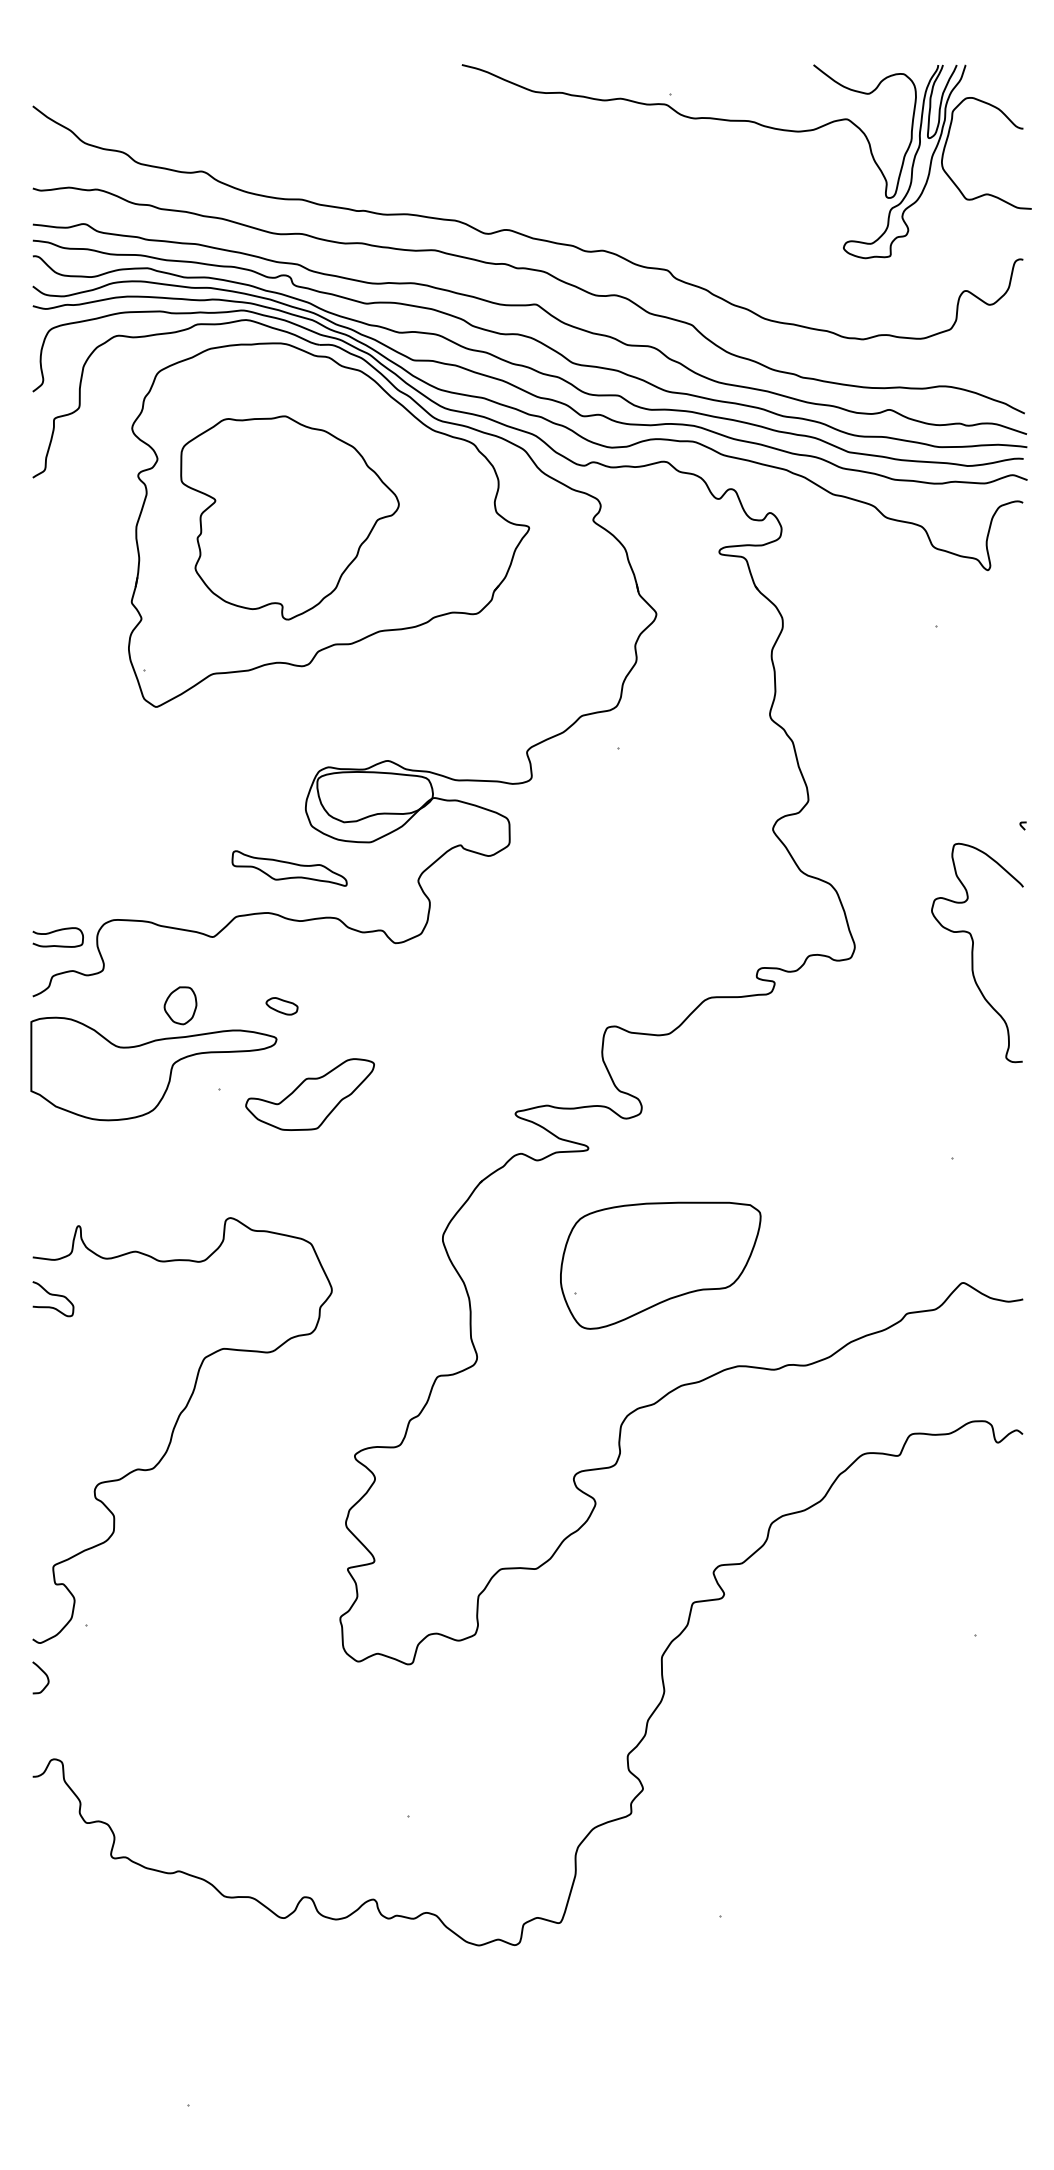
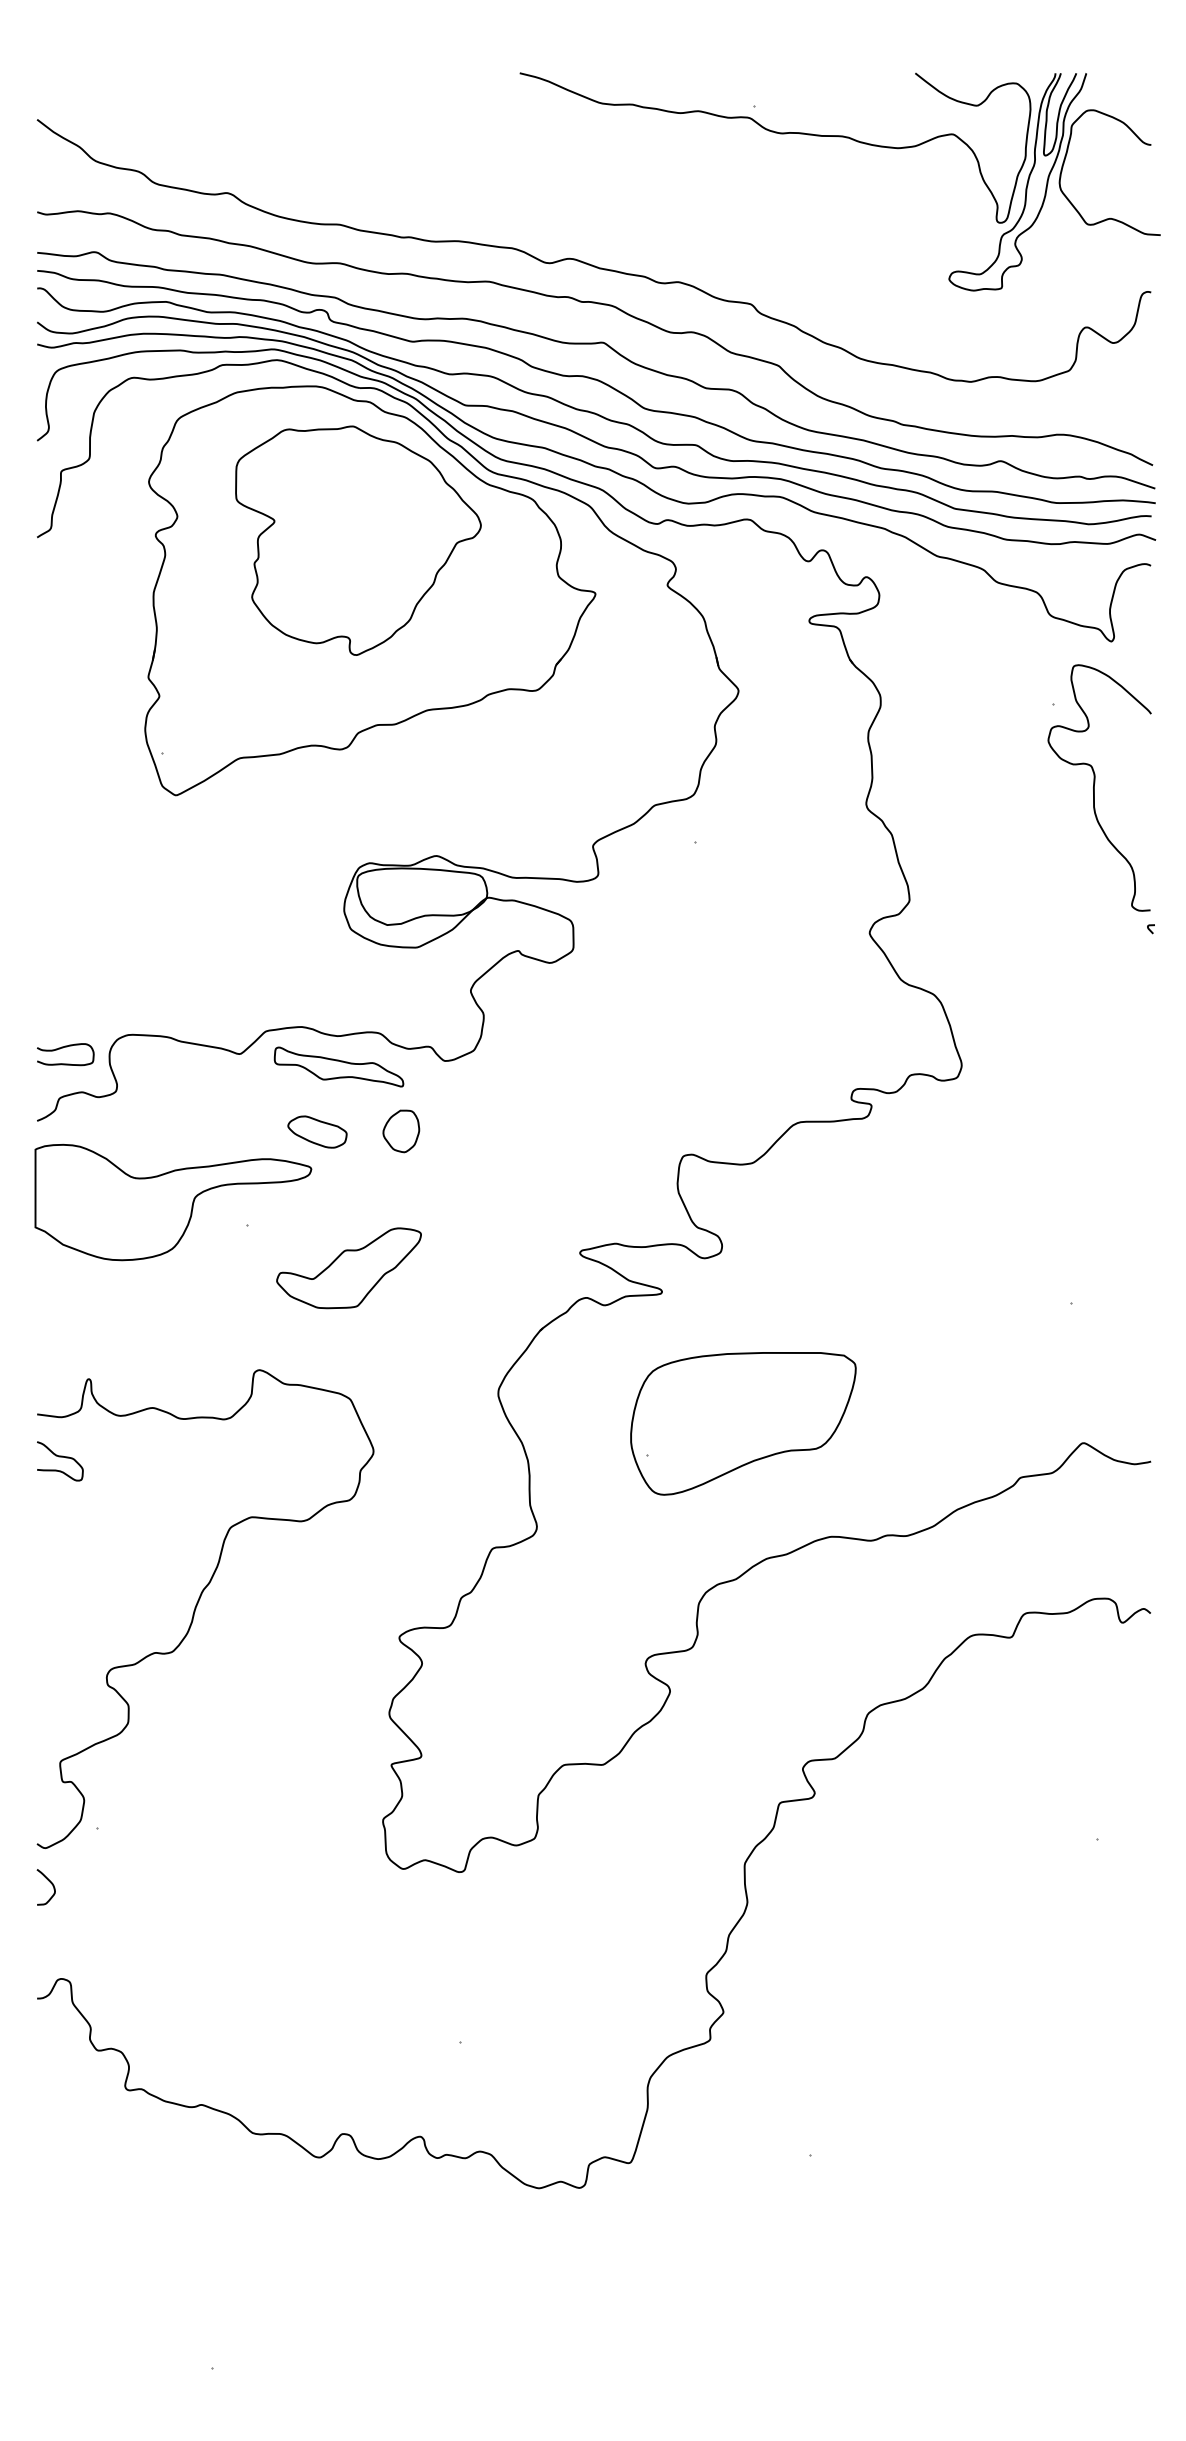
part: (290, 517) -> (358, 540), moved
part: (289, 868) -> (338, 1066), moved
curve: (972, 952) -> (1094, 787), moved
part: (180, 1005) -> (401, 1131), moved
part: (282, 1005) -> (317, 1131), size x1.67
part: (309, 1094) -> (348, 1268), moved

